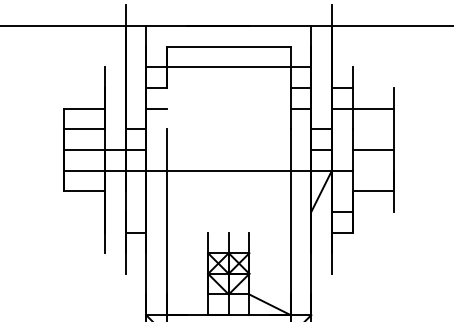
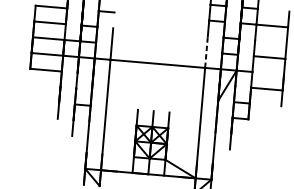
line: (290, 149) -> (206, 51), solid -> dashed

